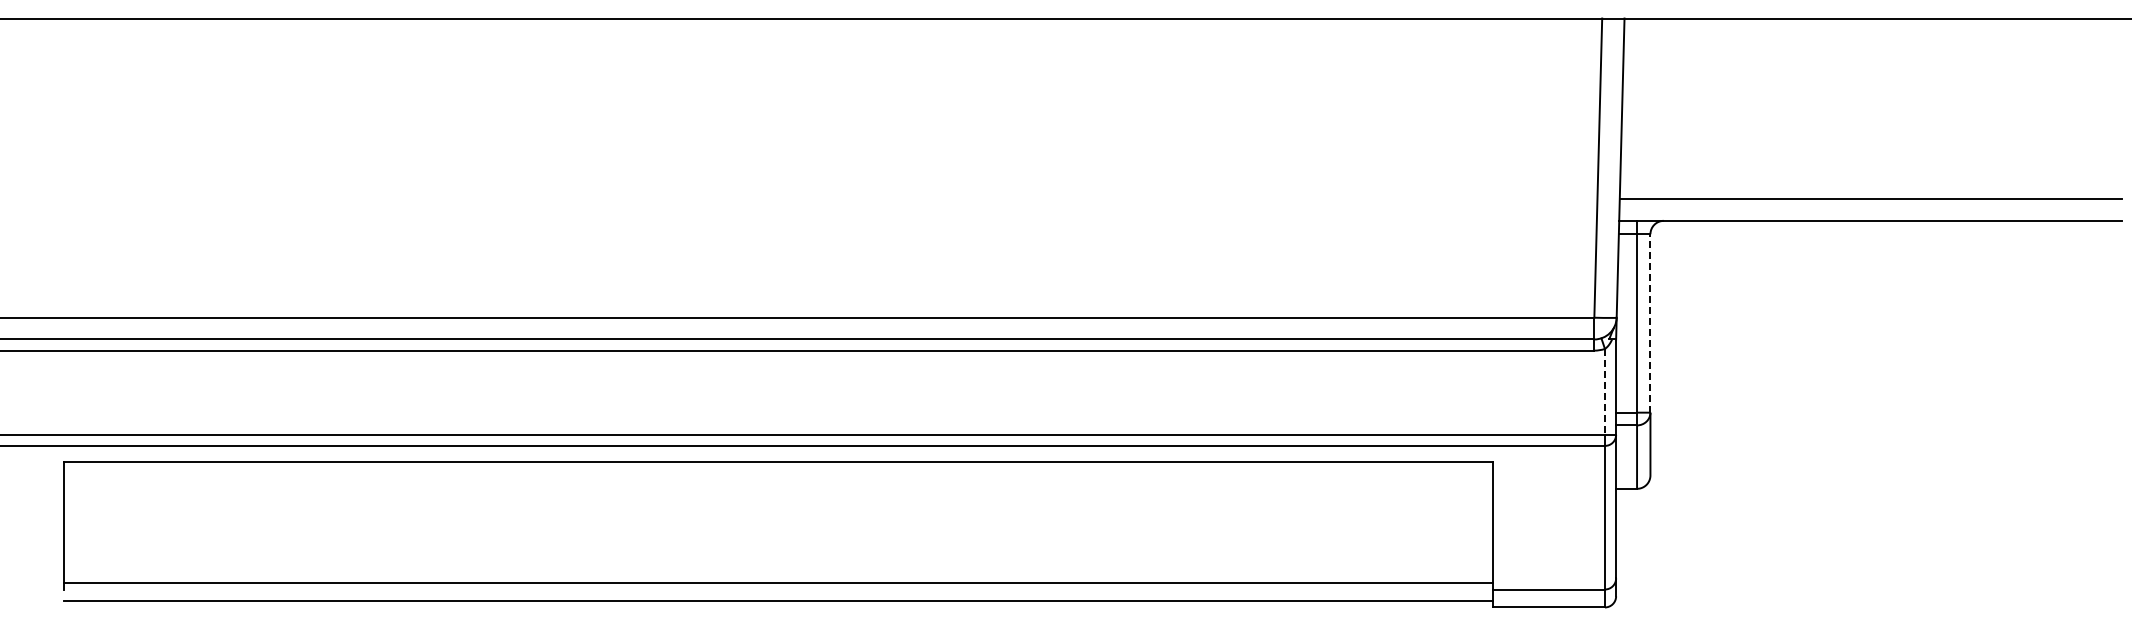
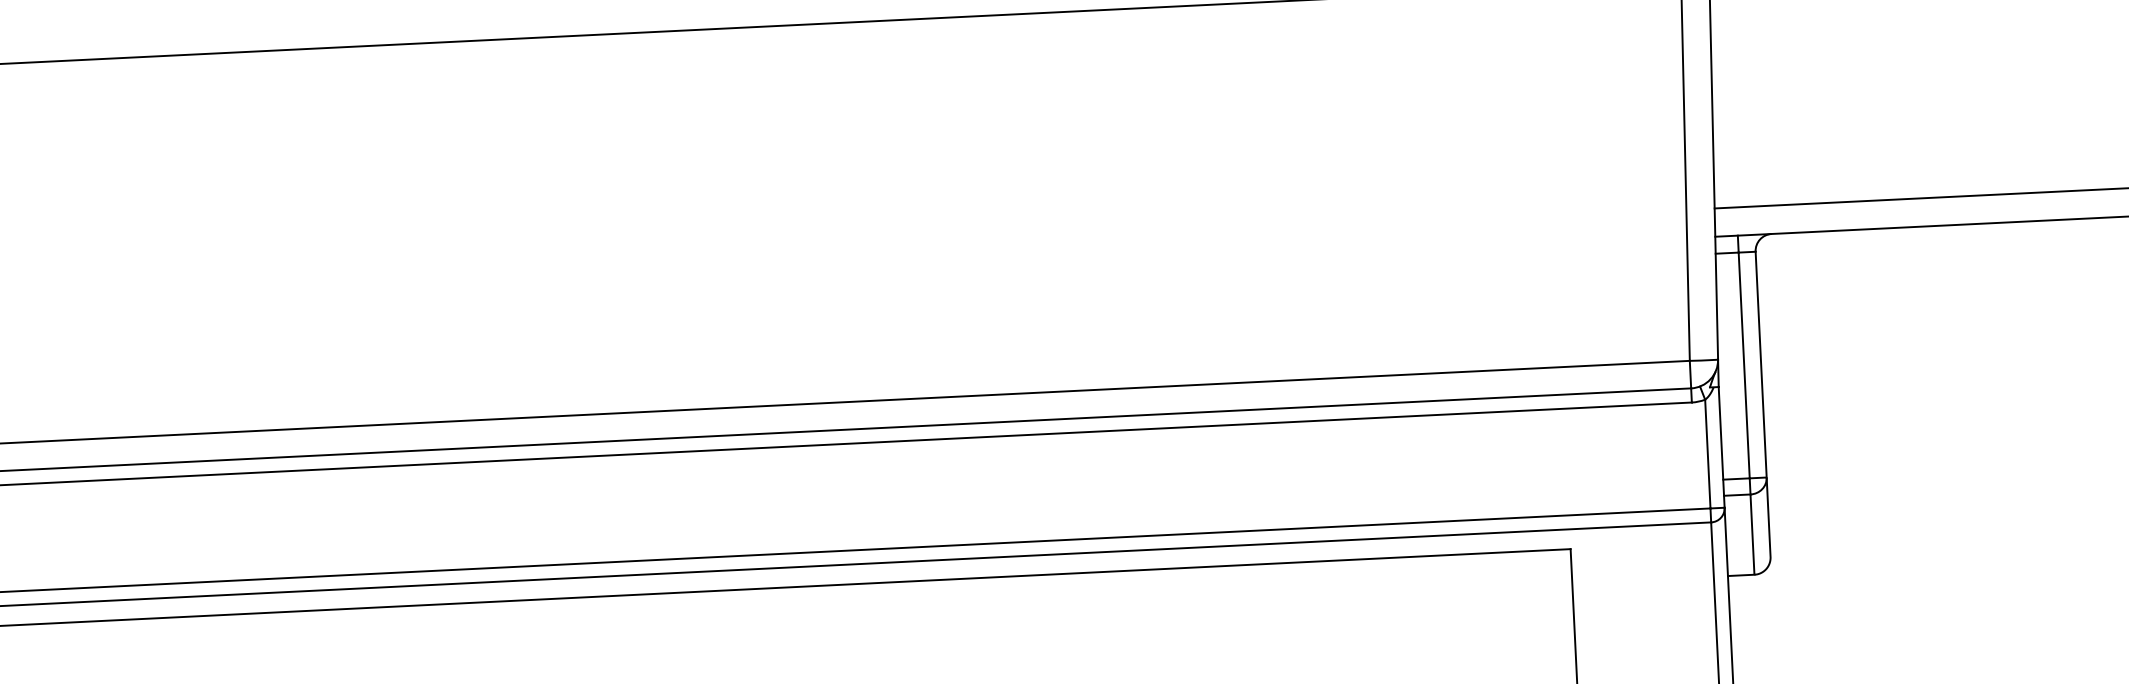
line: (1650, 322) -> (1761, 363), dashed -> solid
line: (1604, 391) -> (1707, 453), dashed -> solid

